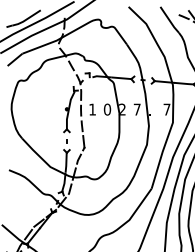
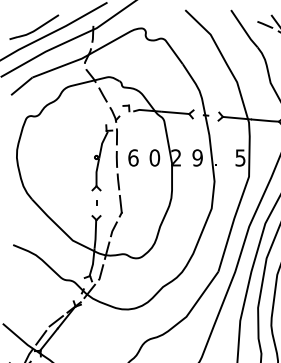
text: (92, 109) -> (133, 157), 1 -> 6
text: (136, 109) -> (196, 157), 7 -> 9
text: (166, 109) -> (239, 157), 7 -> 5

